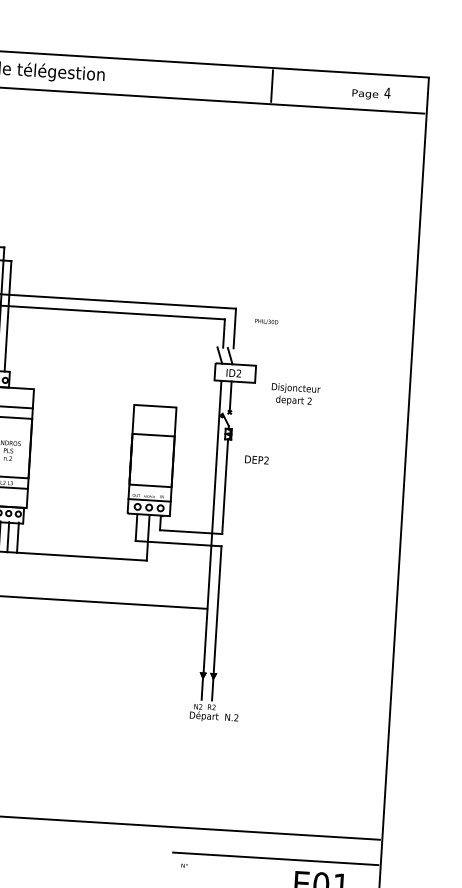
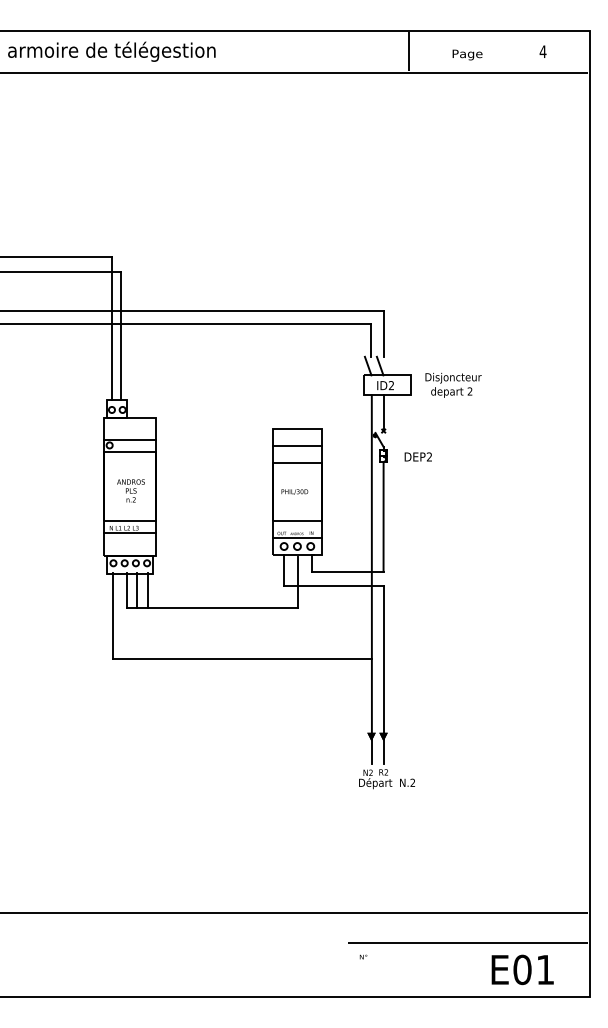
text: (365, 94) -> (467, 54), moved
text: (266, 321) -> (294, 491), moved
text: (295, 394) -> (453, 384), moved
line: (154, 420) -> (297, 445), added
text: (256, 459) -> (417, 456), moved

